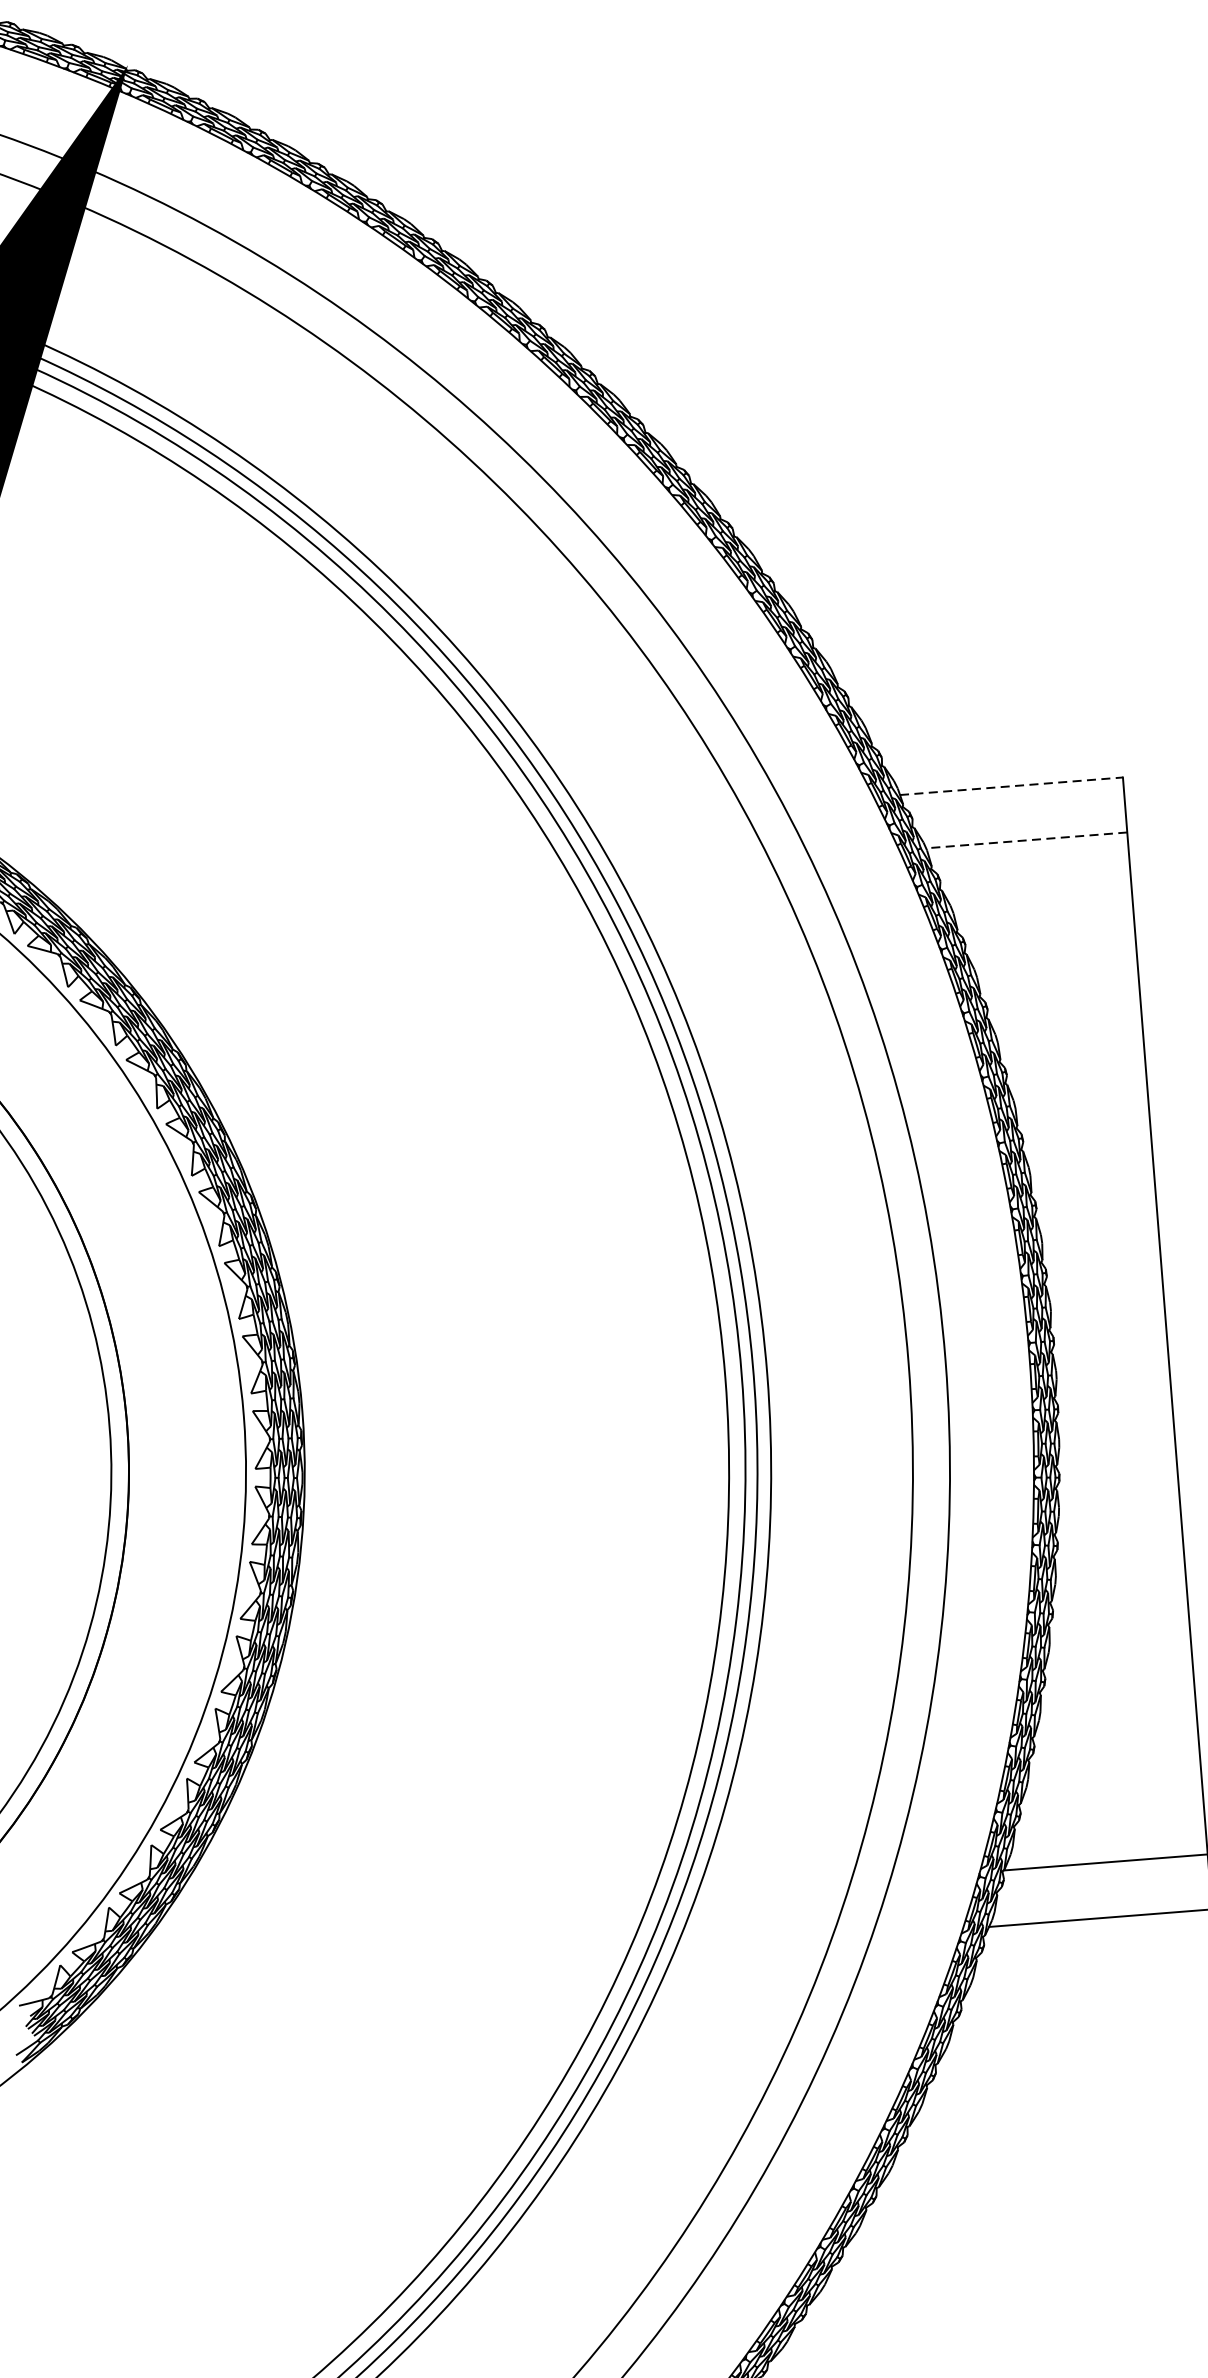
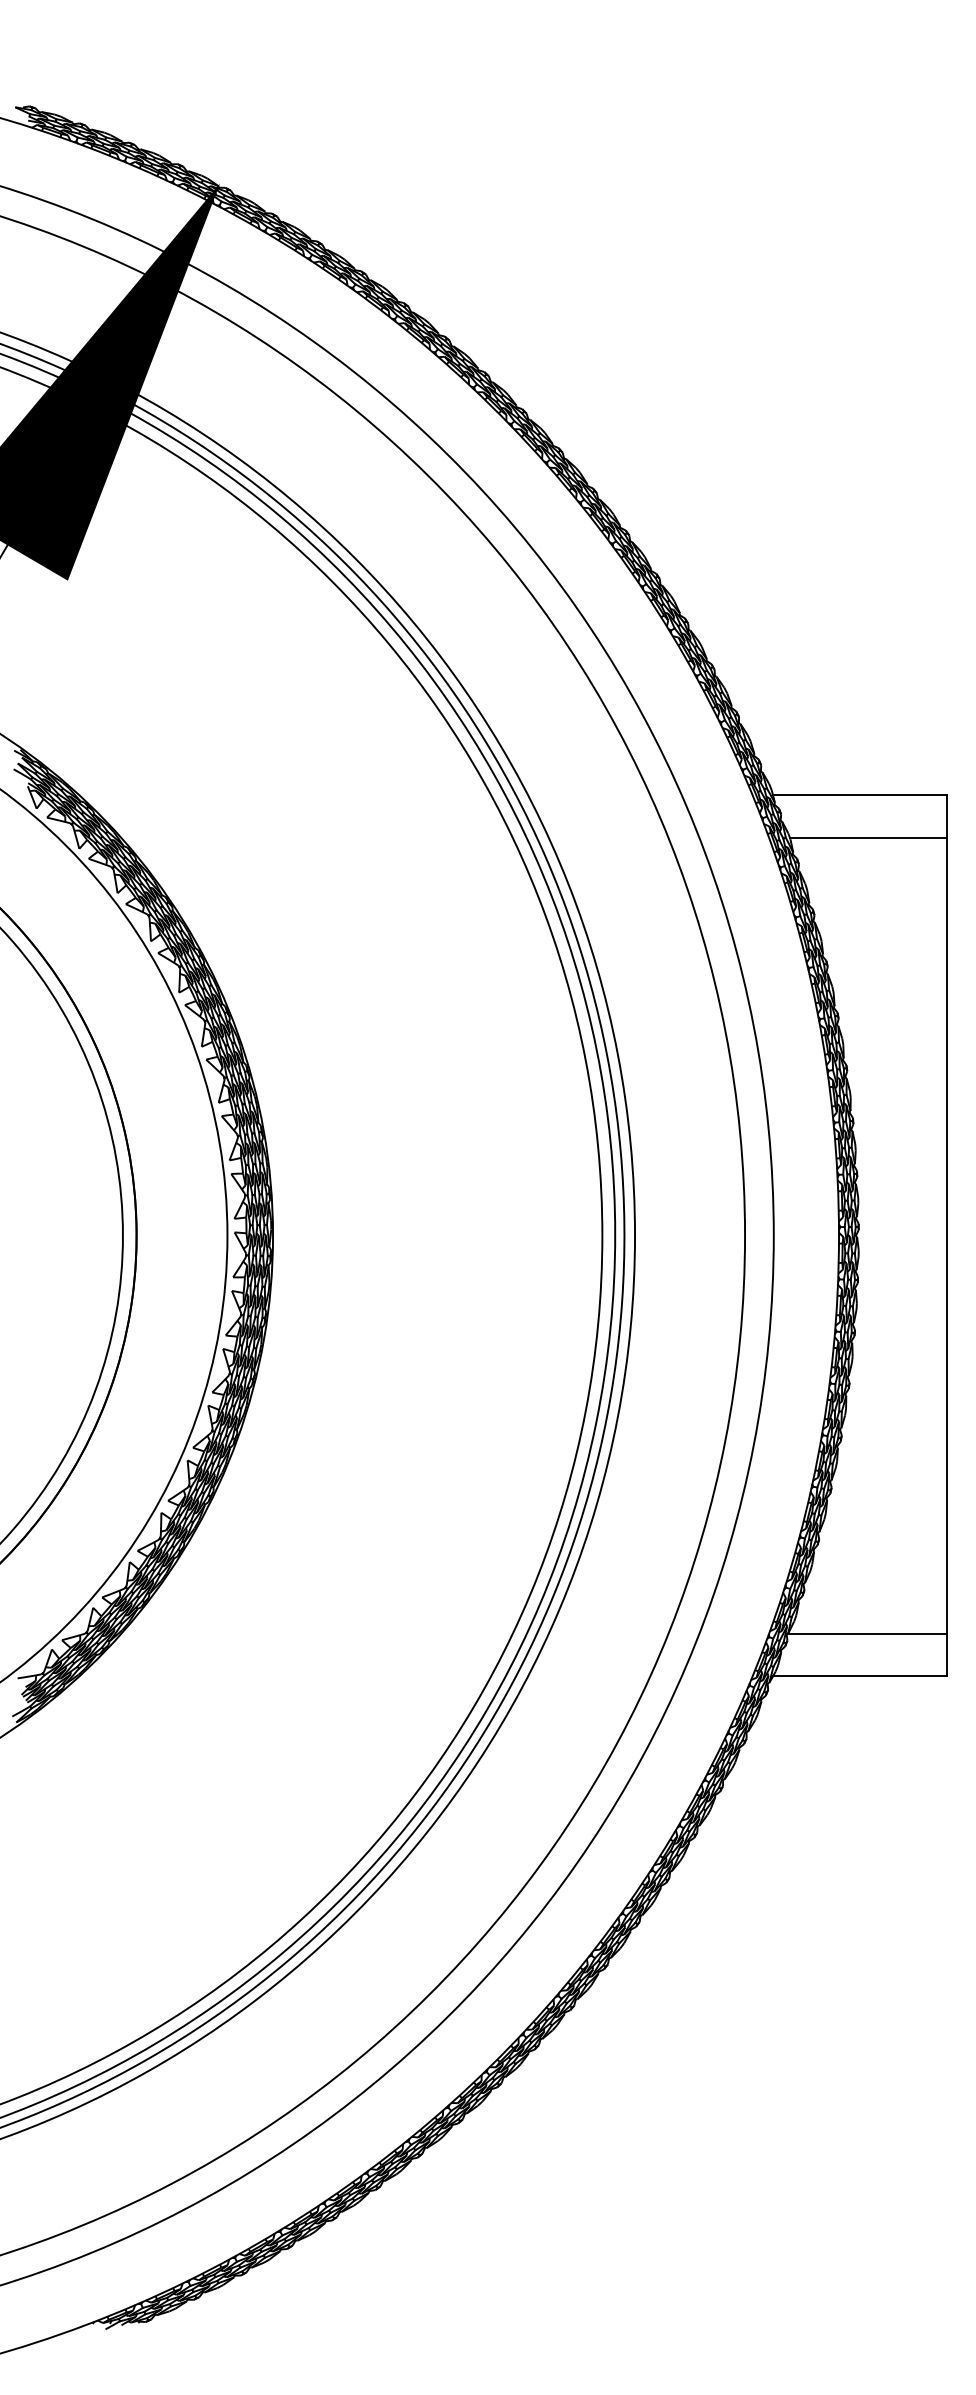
line: (1011, 786) -> (859, 795), dashed -> solid
line: (1025, 841) -> (867, 838), dashed -> solid

